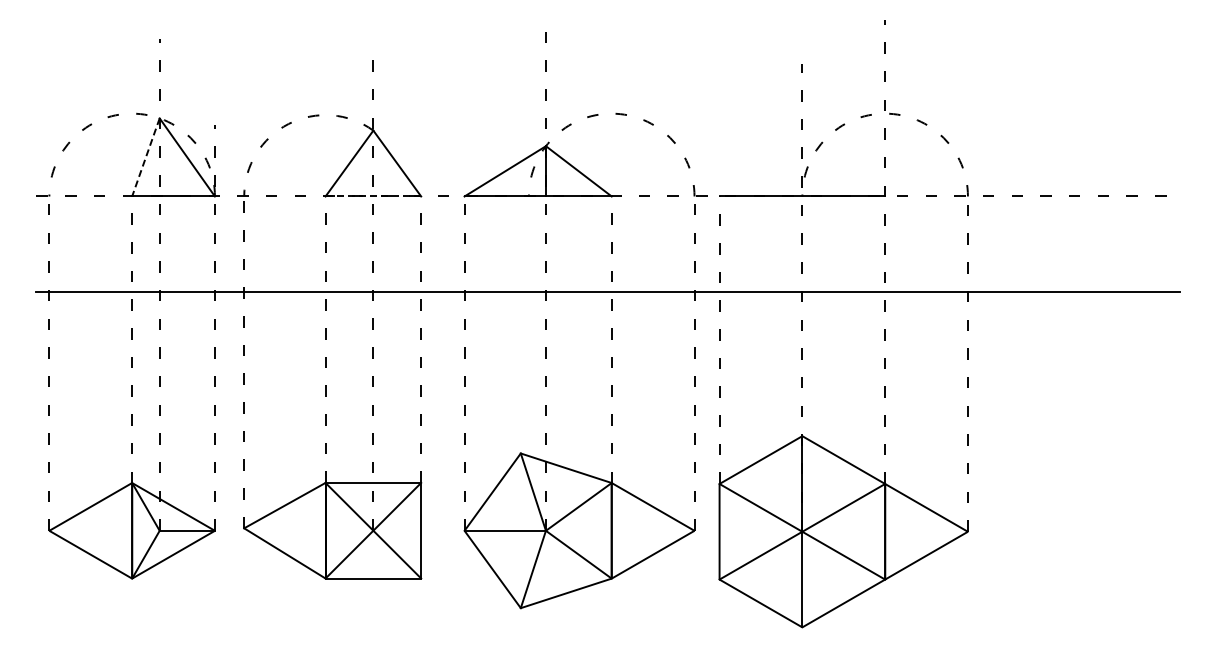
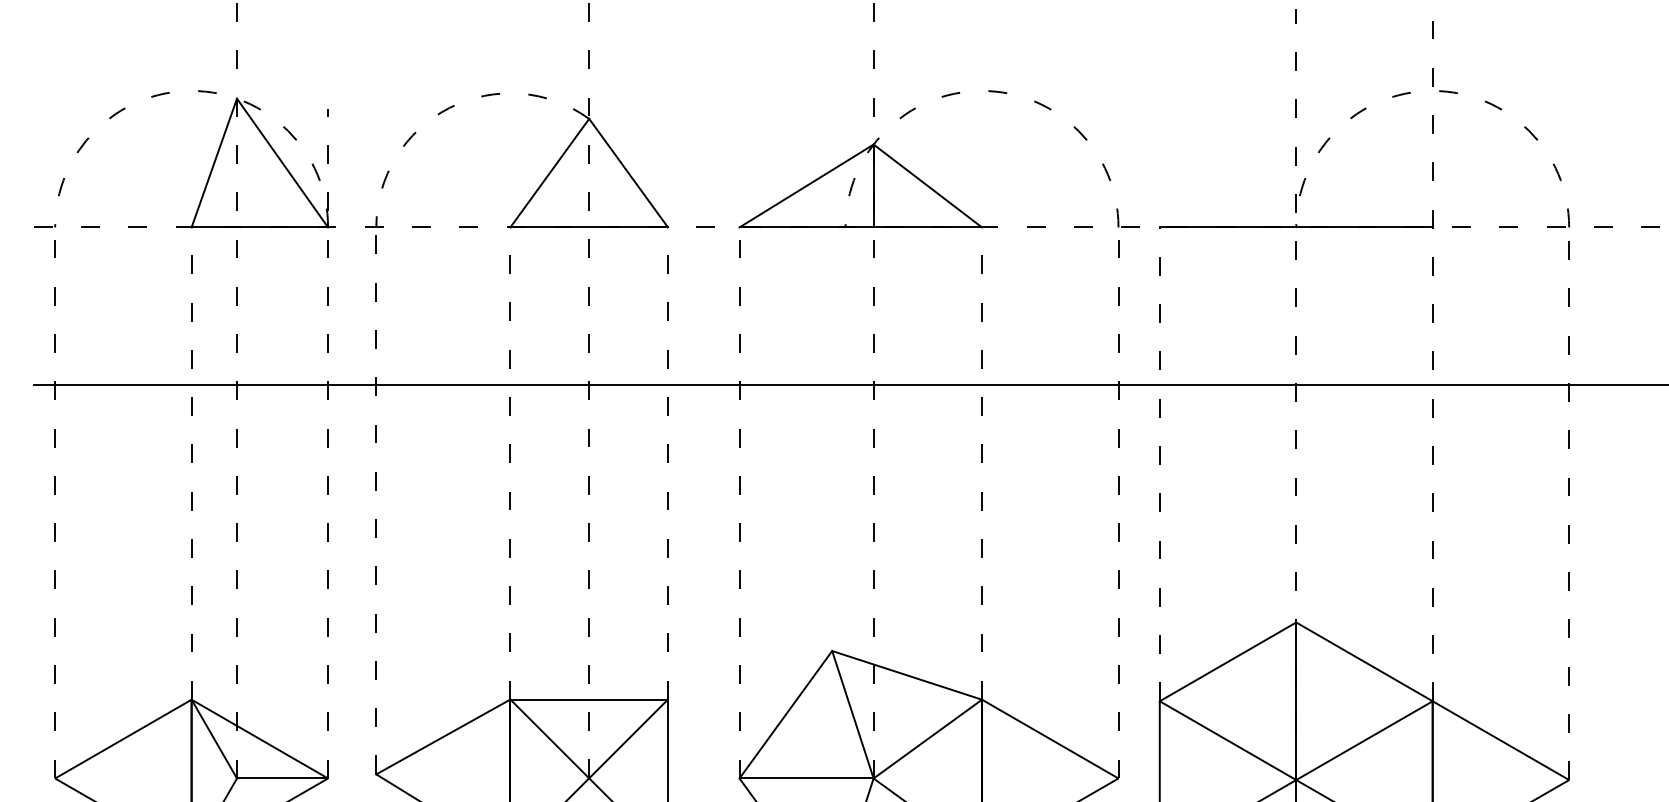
line: (145, 157) -> (213, 163), dashed -> solid
line: (373, 196) -> (589, 227), dashed -> solid

